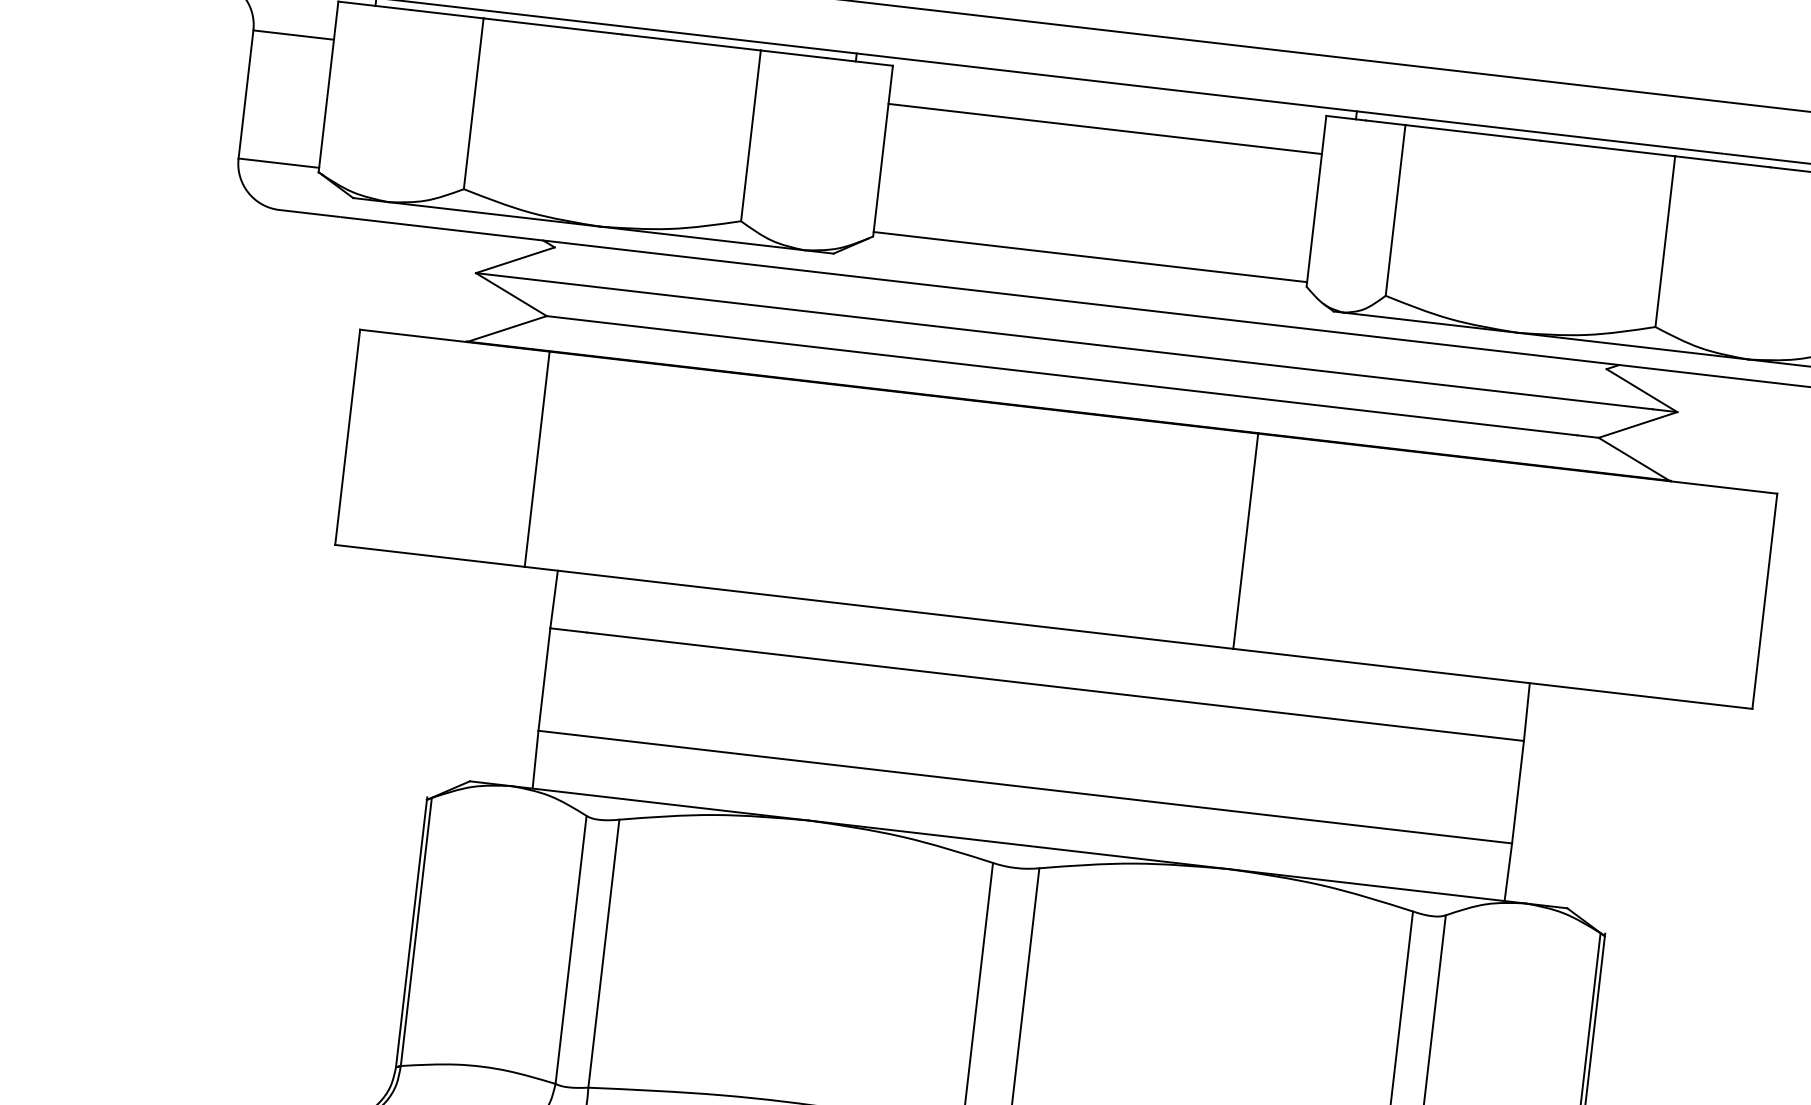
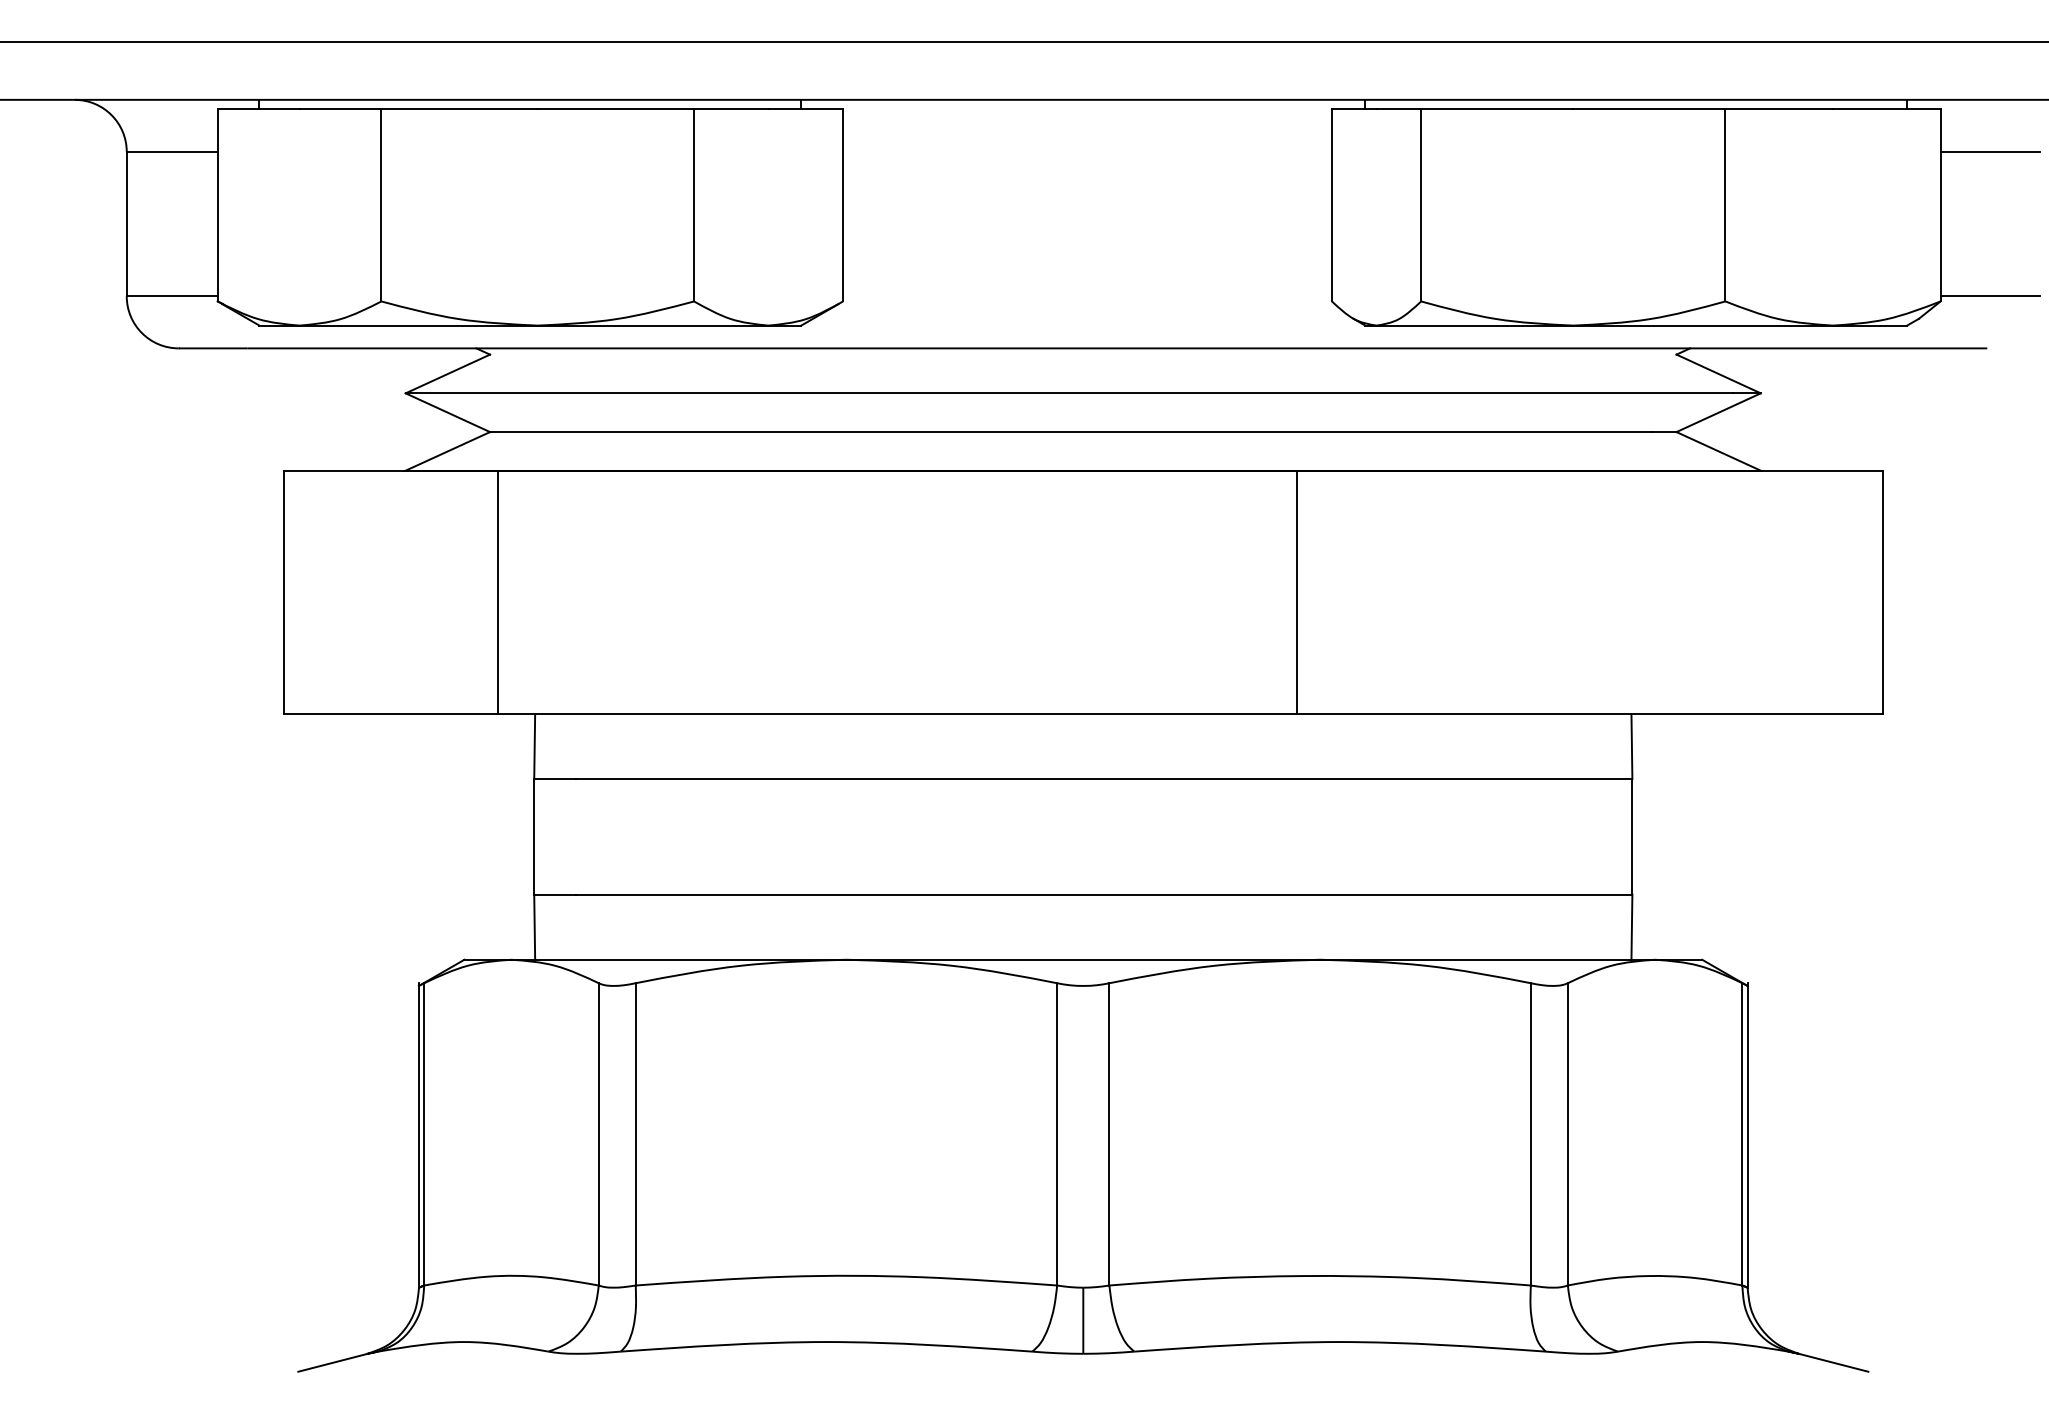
line: (1105, 128) -> (1087, 151), removed
line: (1090, 257) -> (1087, 296), removed

